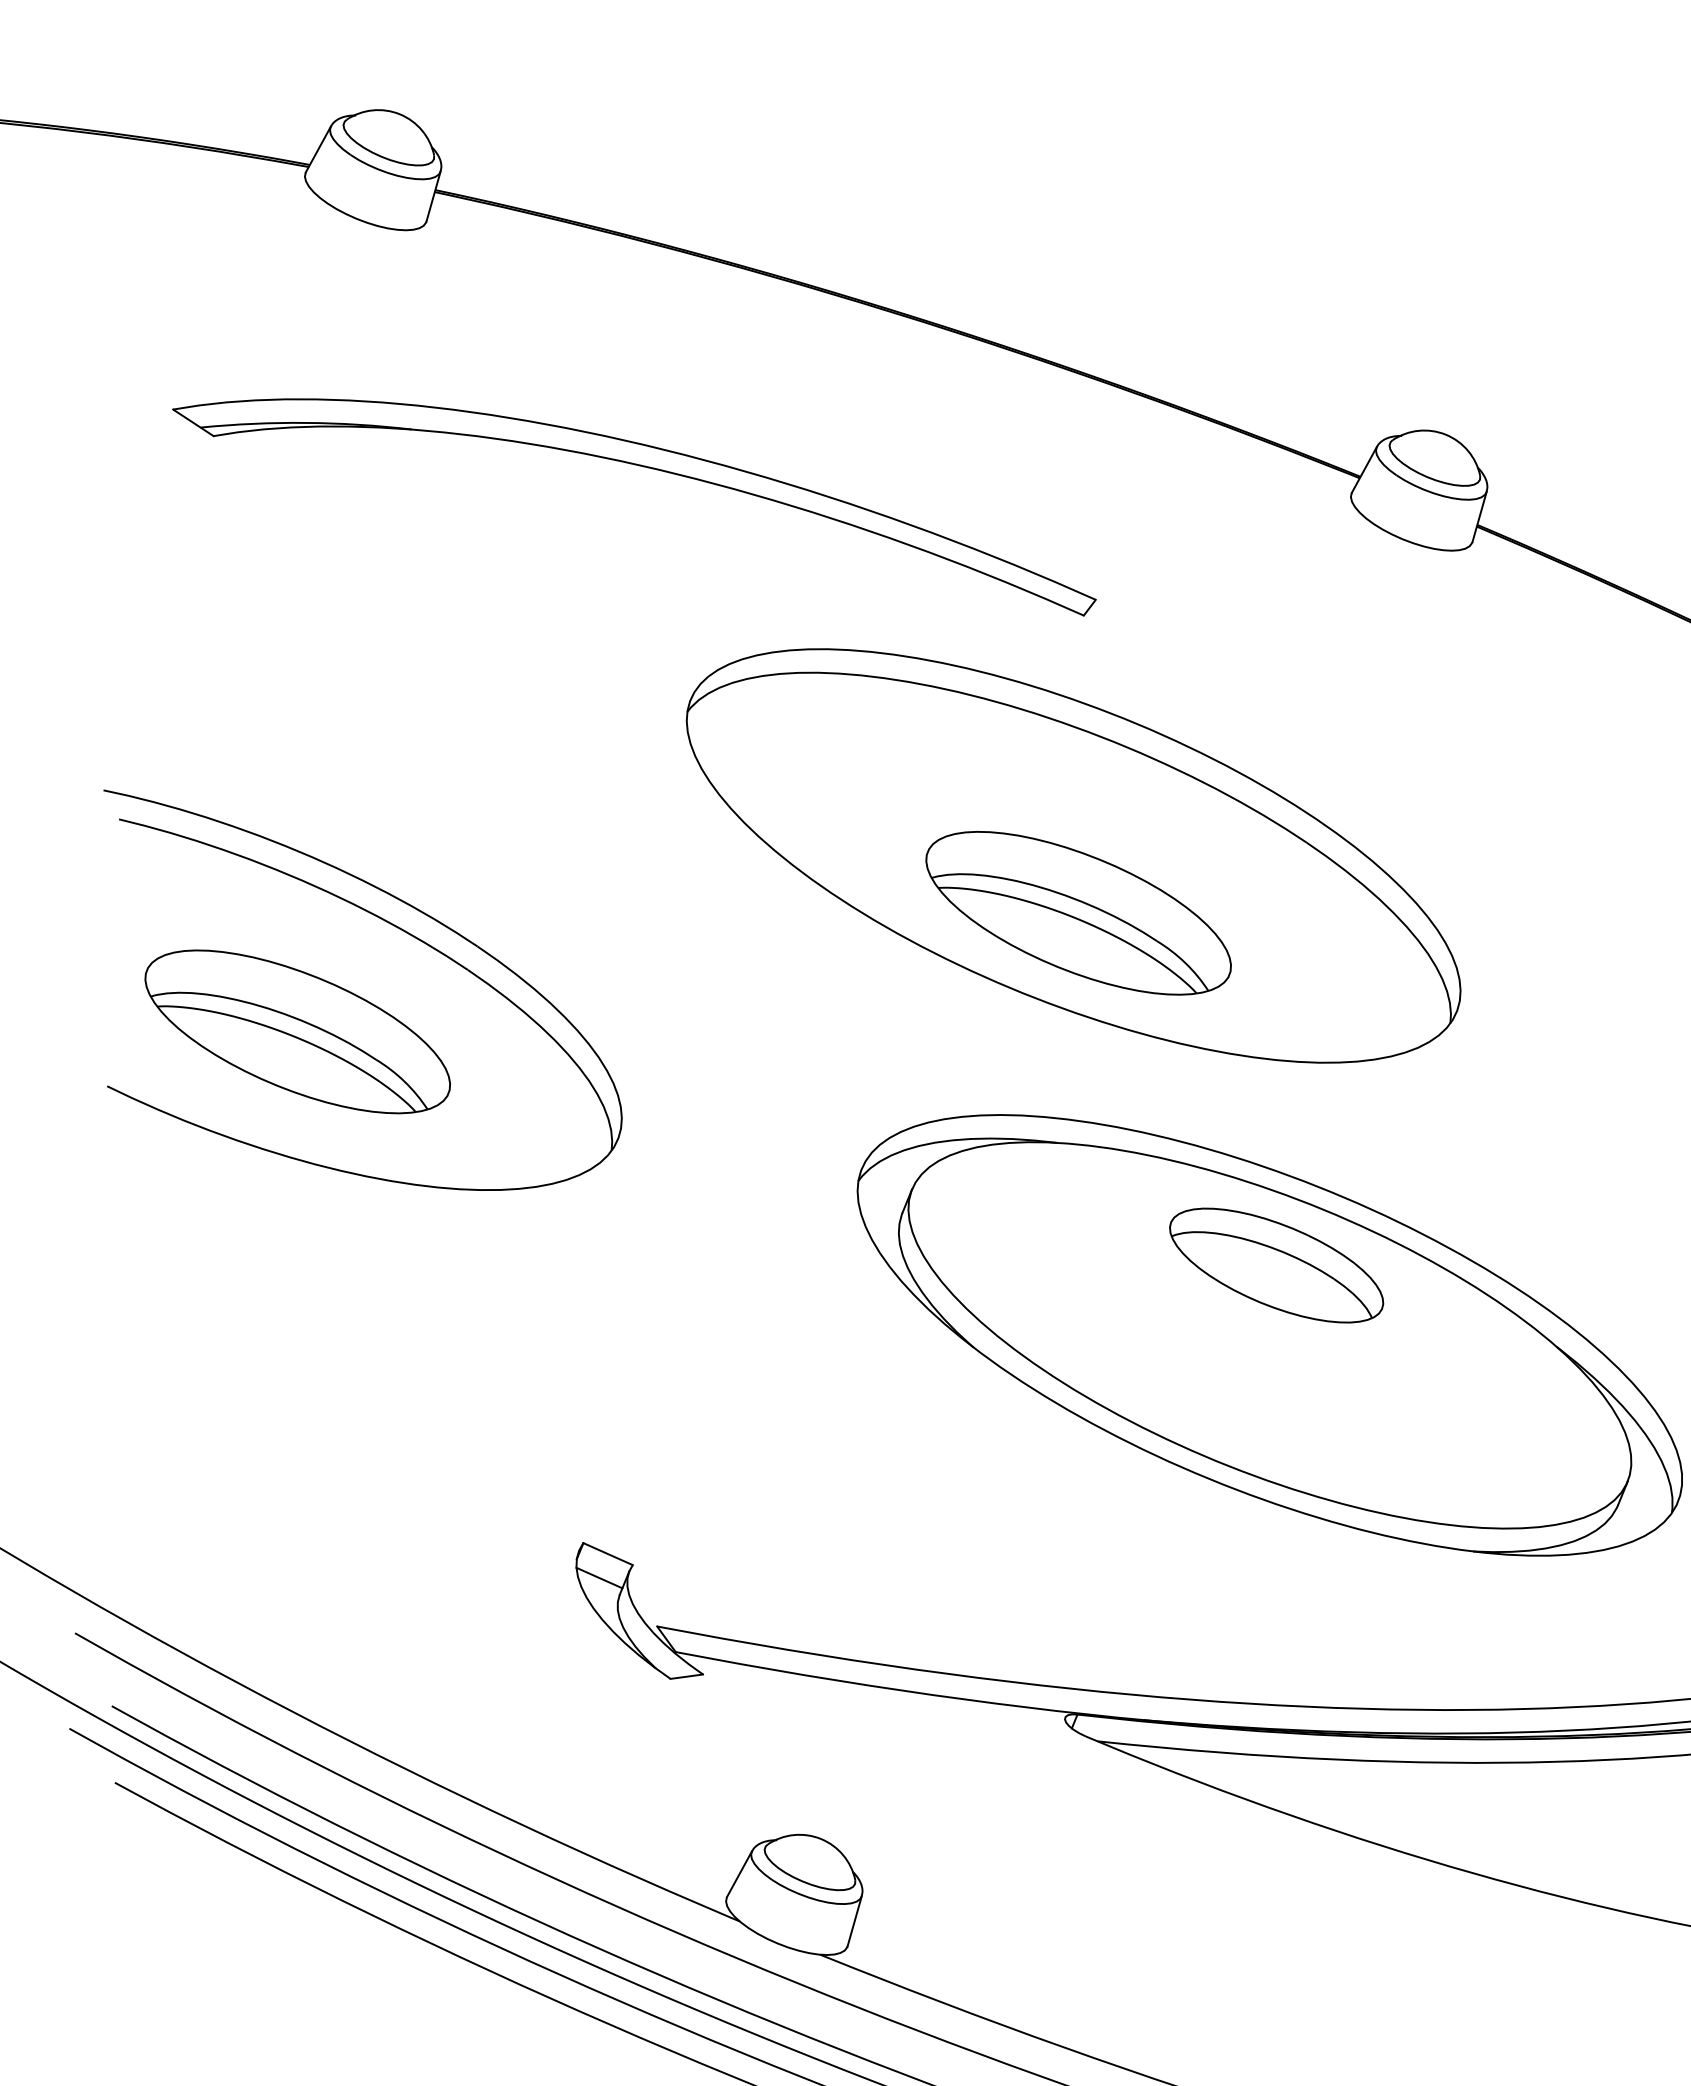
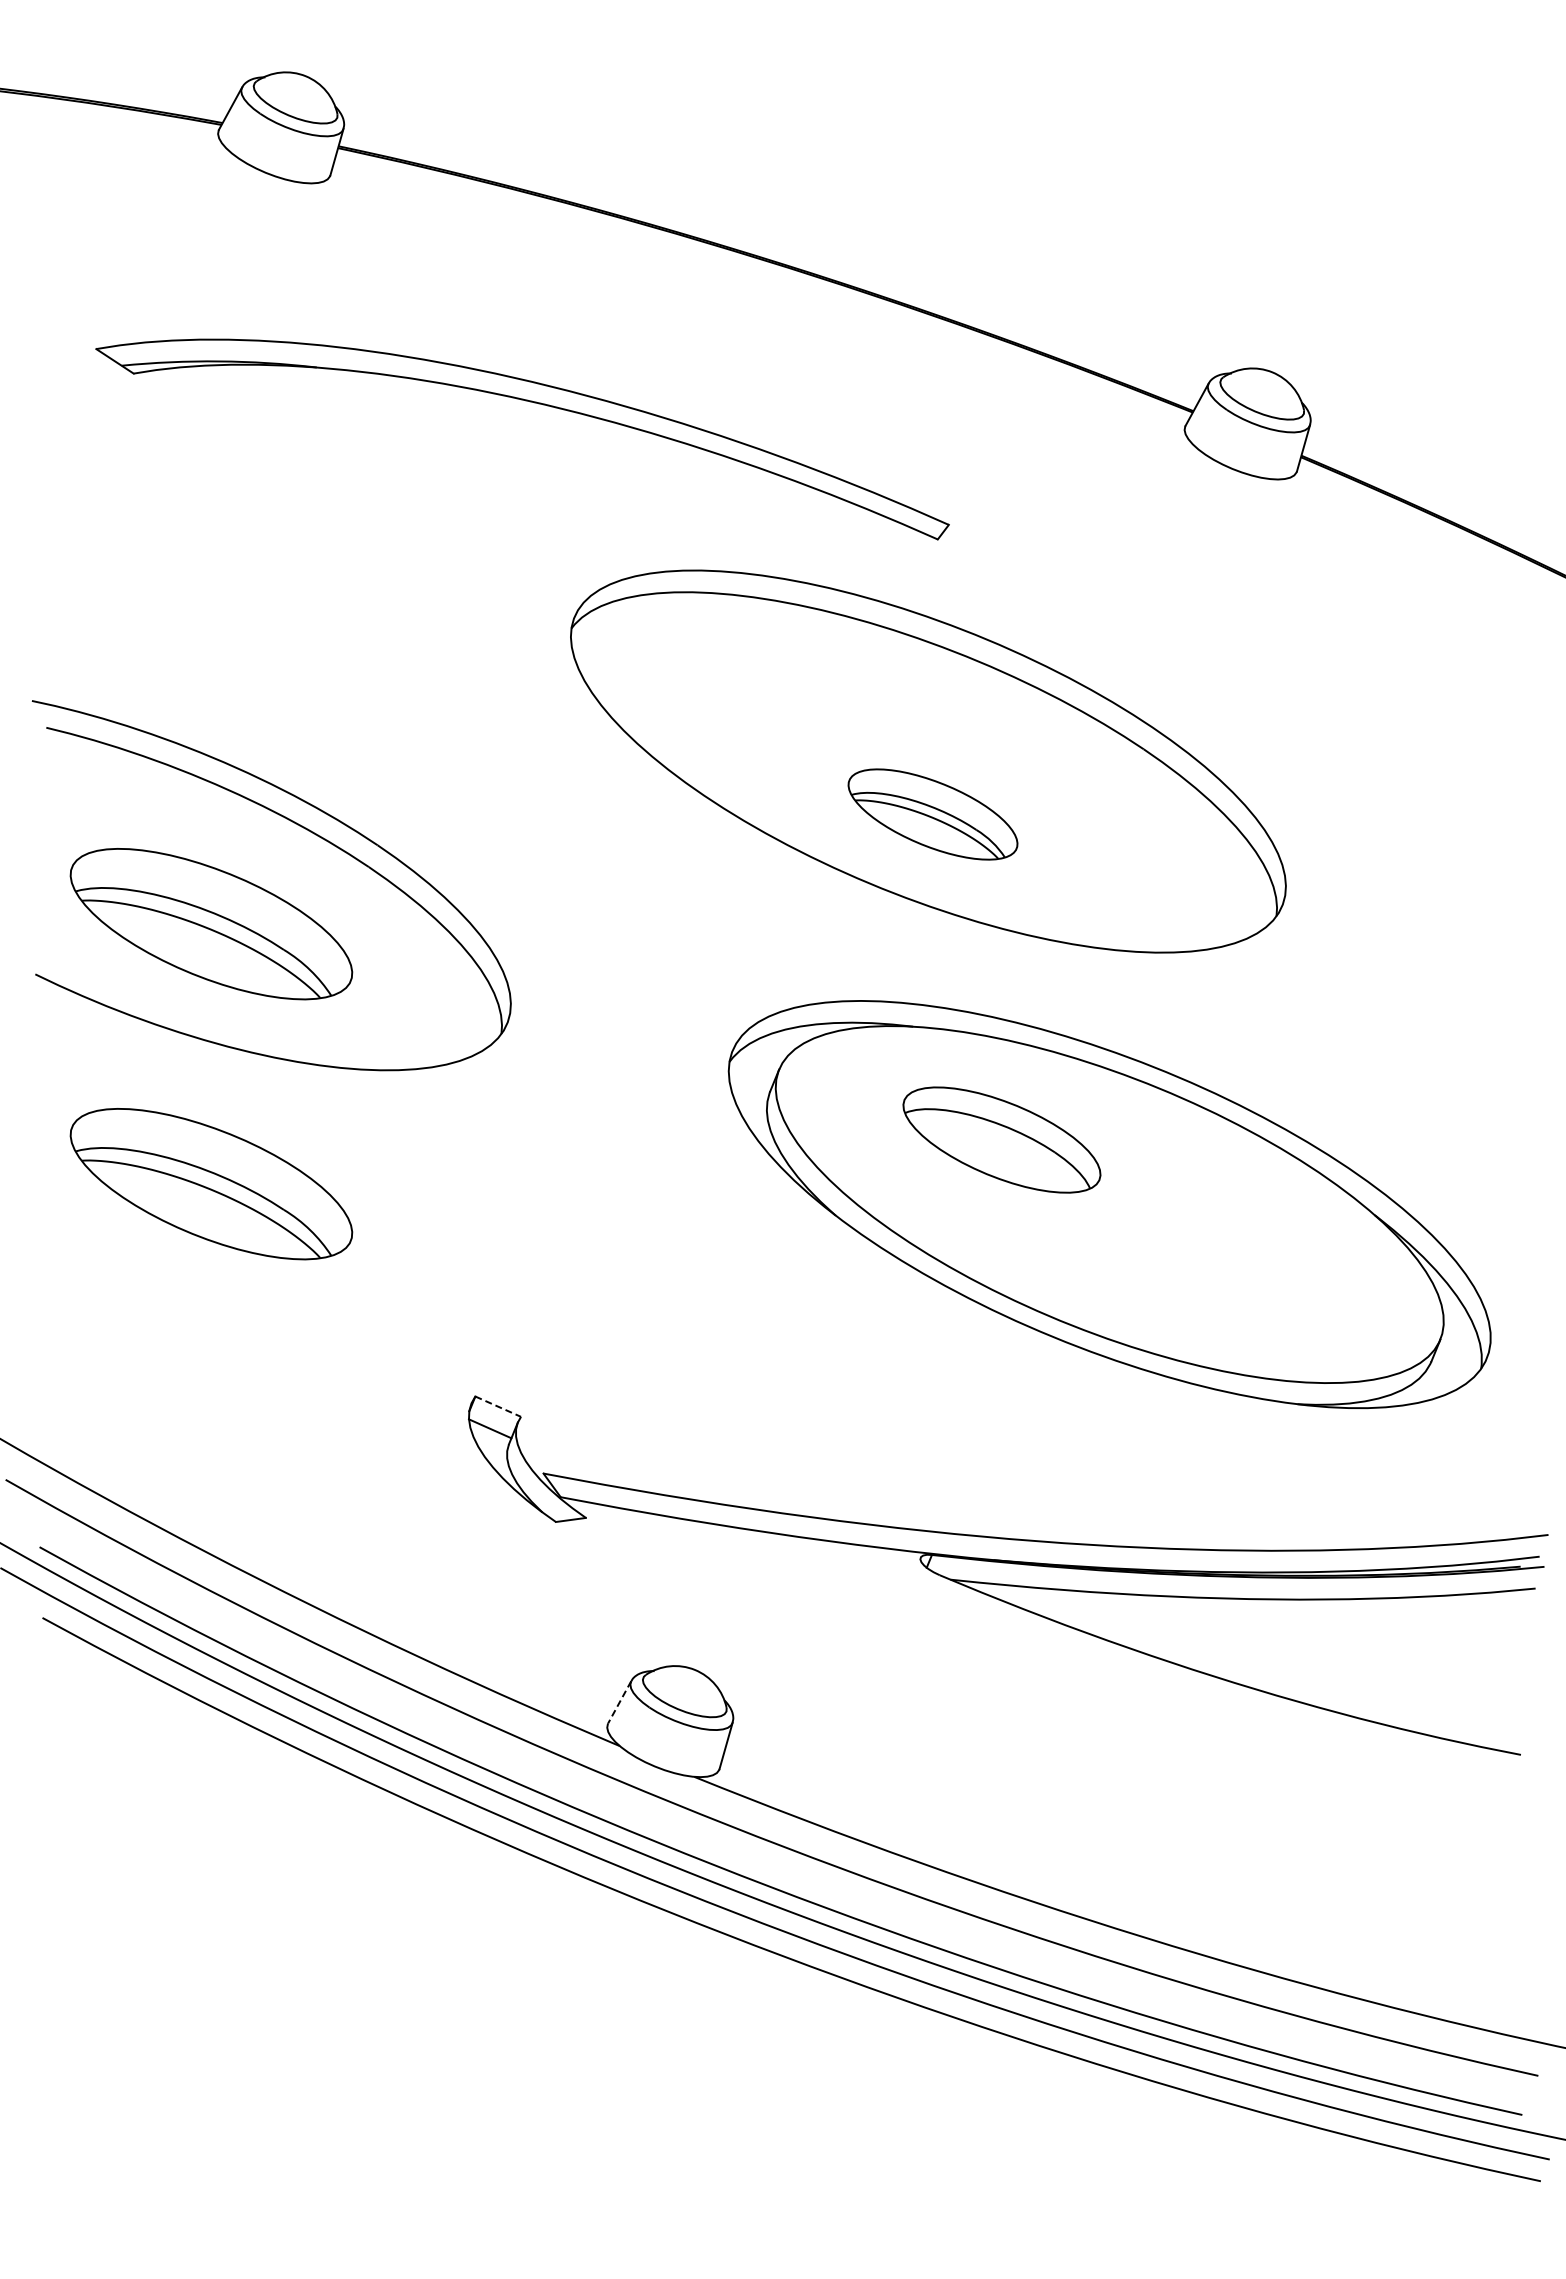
part: (1078, 913) -> (932, 814), size x0.6
part: (1276, 1264) -> (1001, 1139), moved
part: (297, 1313) -> (211, 1184), added
line: (608, 1553) -> (498, 1406), solid -> dashed
line: (739, 1874) -> (619, 1702), solid -> dashed

